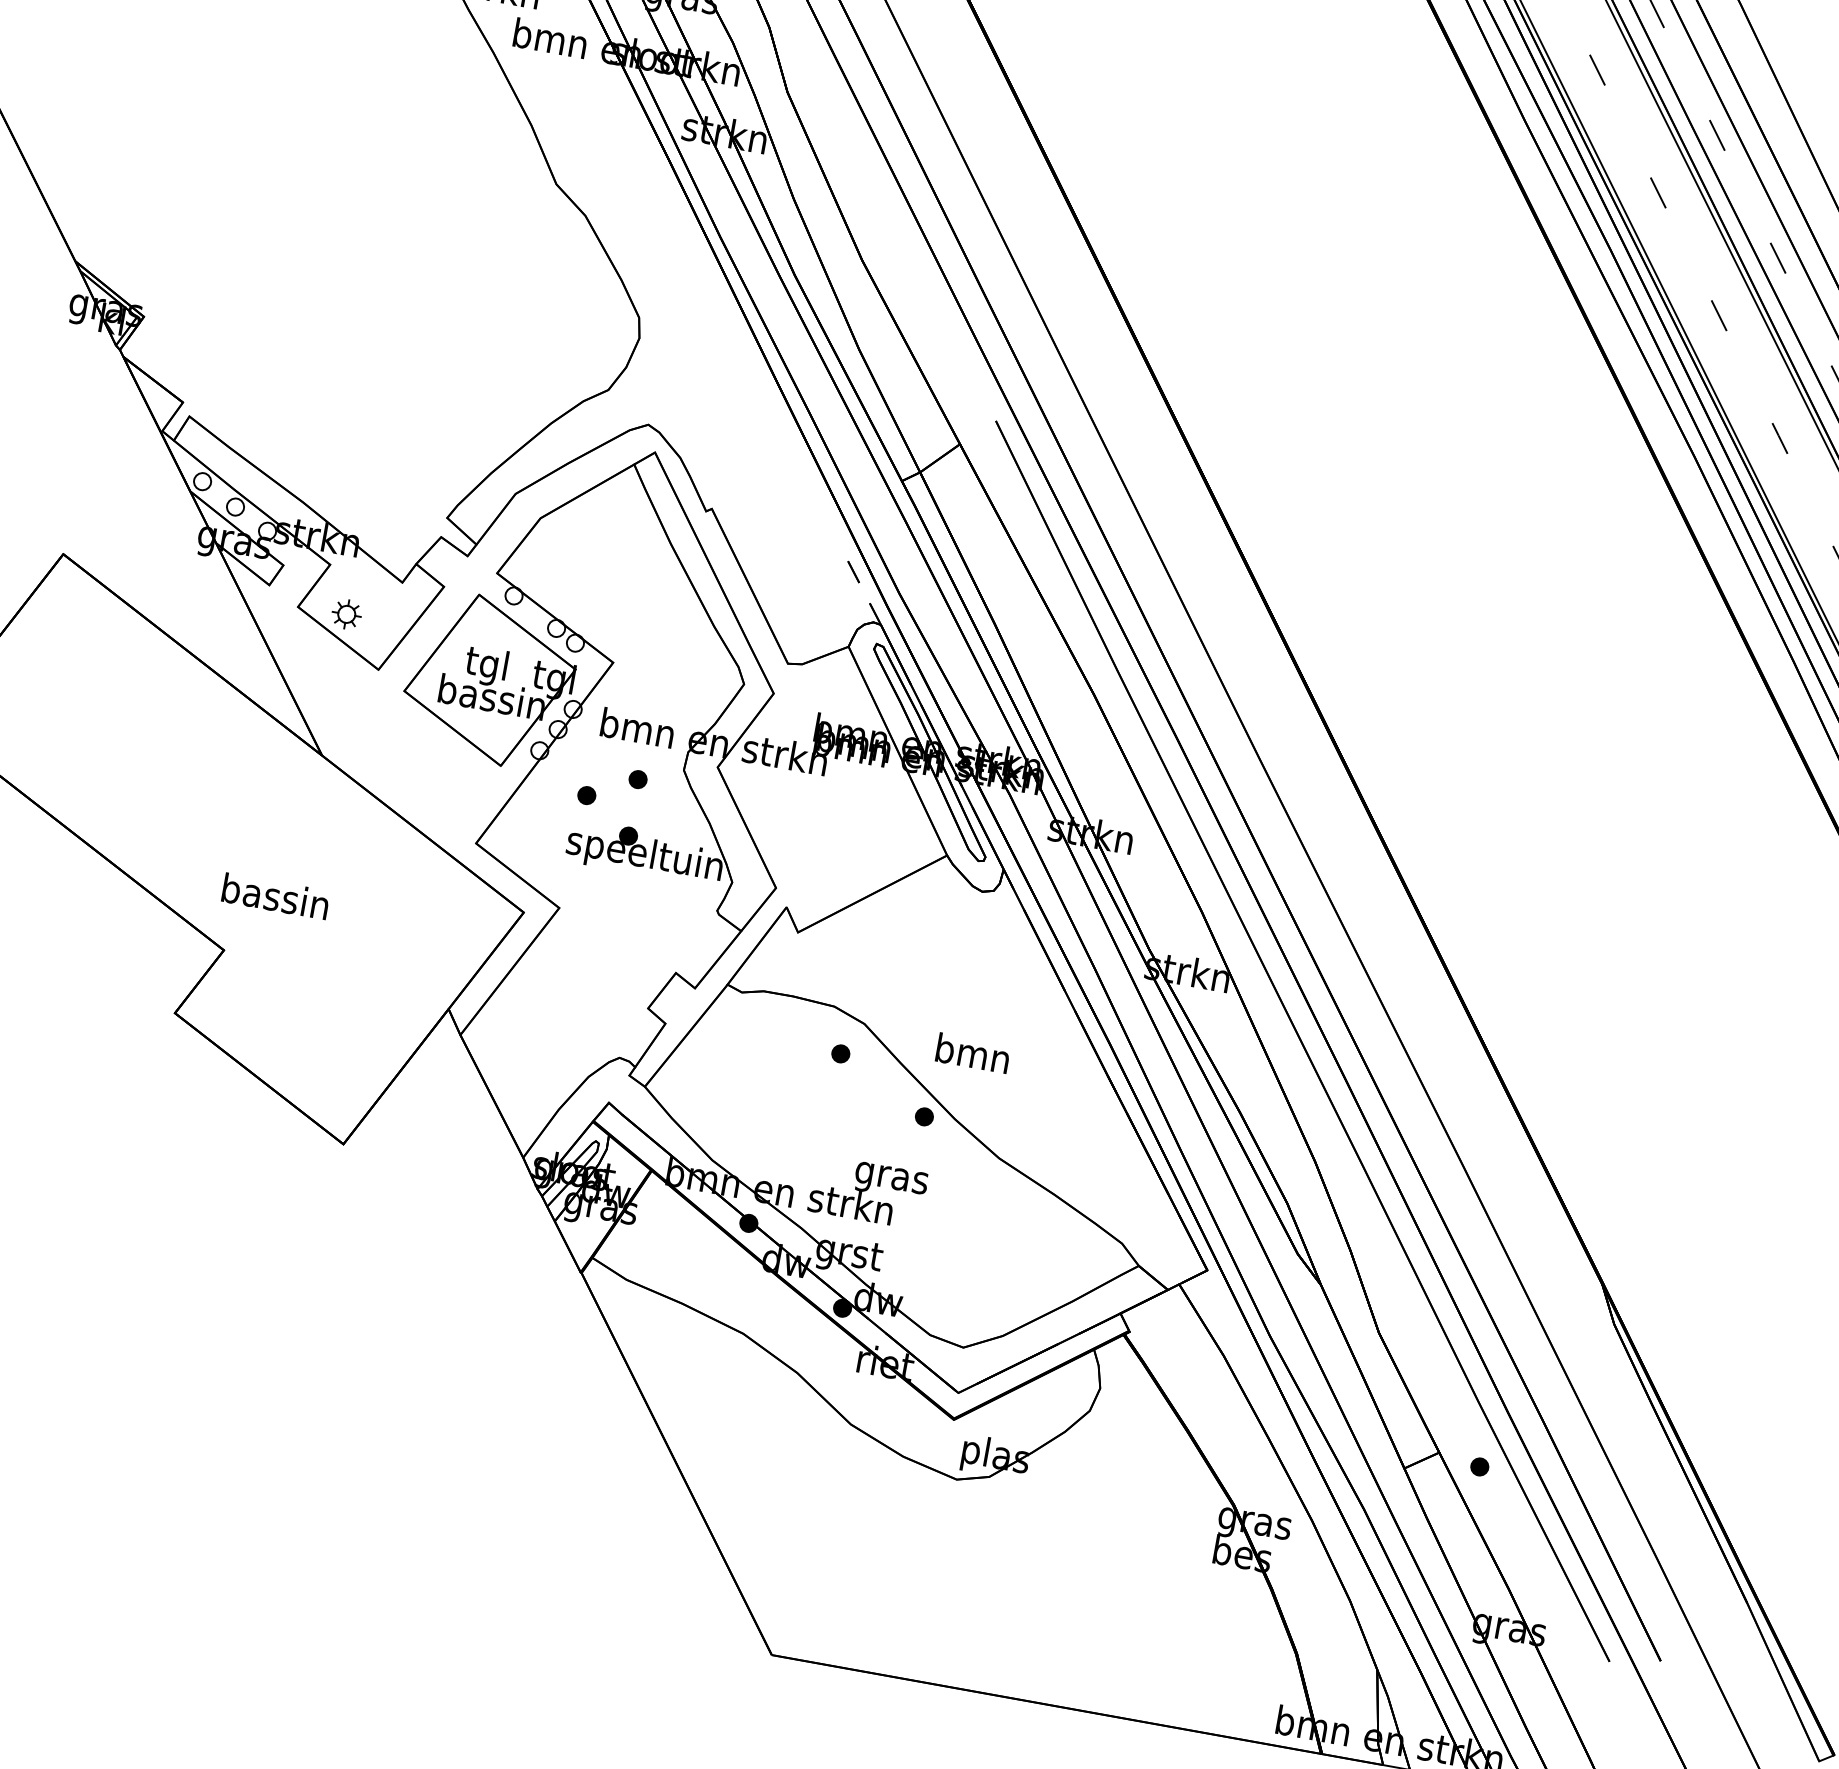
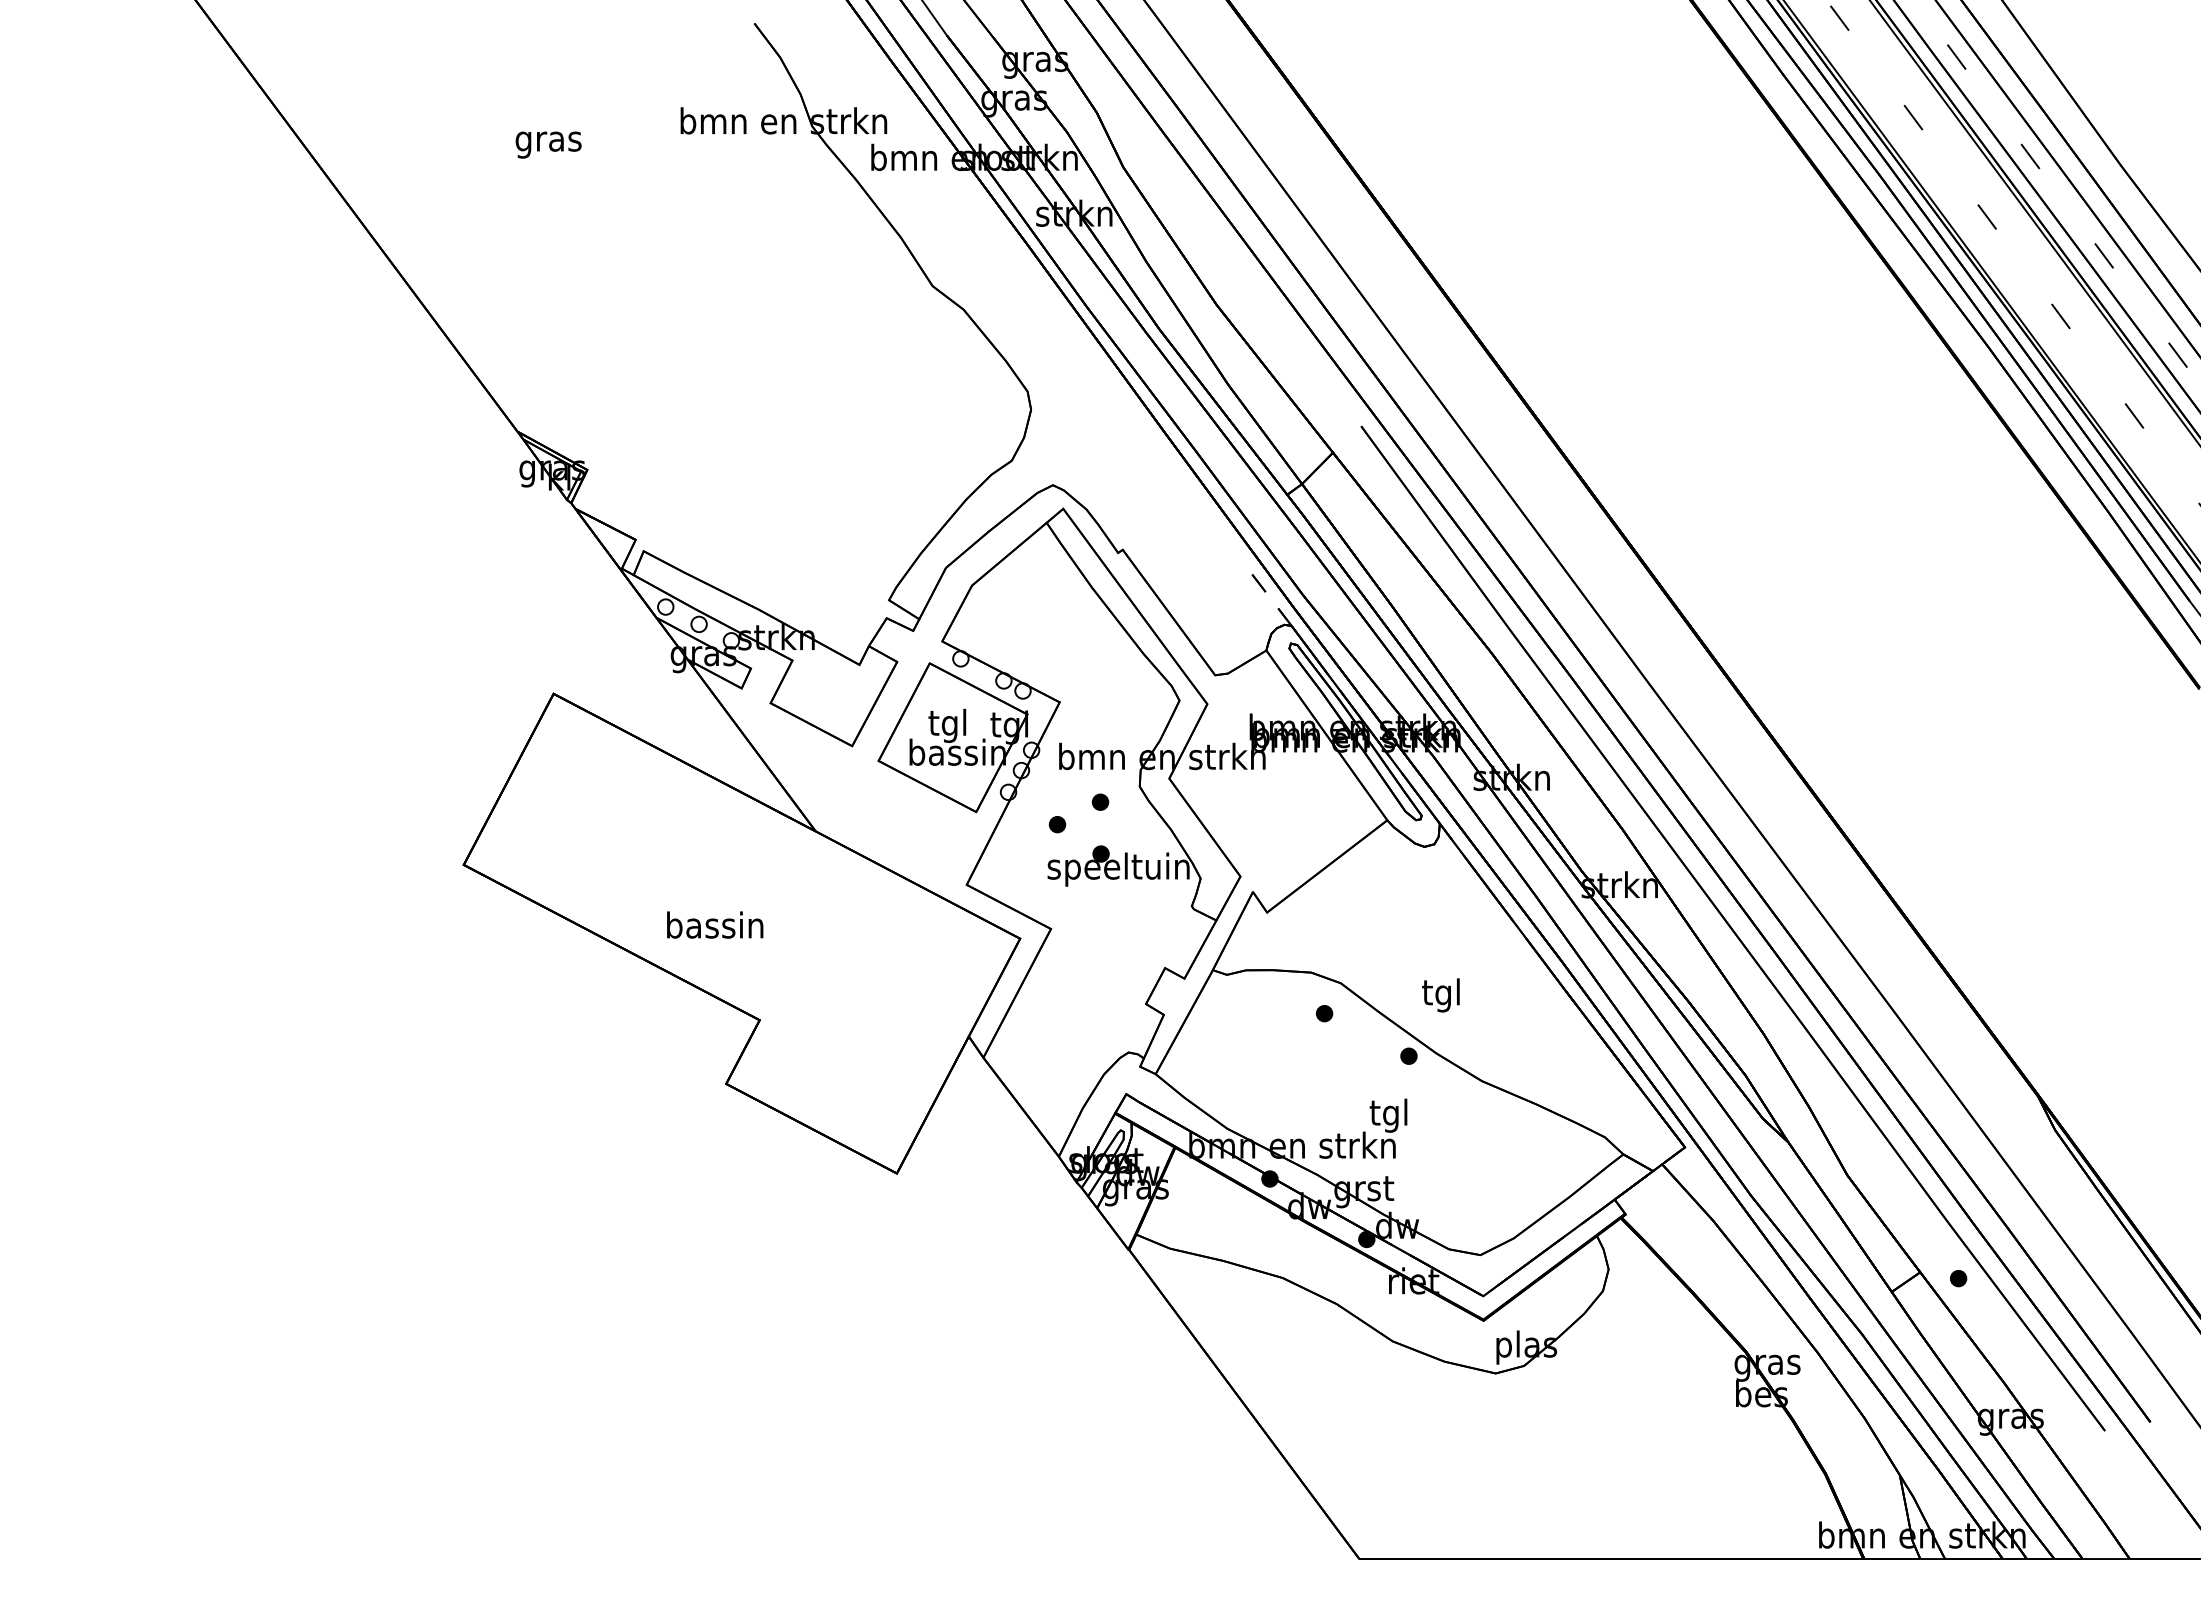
part: (346, 613) -> (814, 701), removed
text: (276, 895) -> (715, 924), moved
text: (971, 1057) -> (1441, 995), bmn -> tgl
text: (891, 1177) -> (1389, 1115), gras -> tgl

